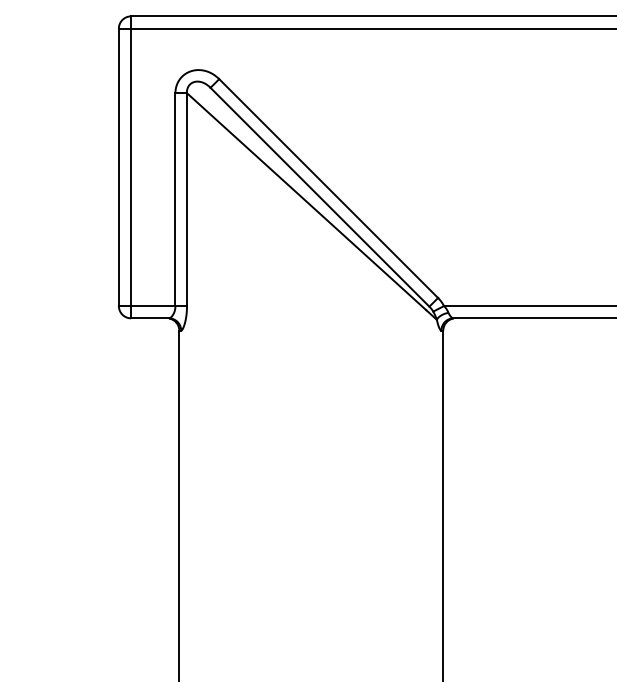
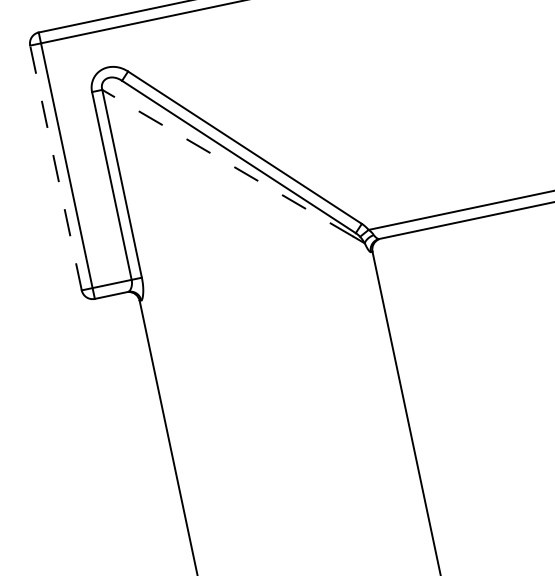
line: (118, 167) -> (55, 168), solid -> dashed
line: (306, 201) -> (227, 163), solid -> dashed

